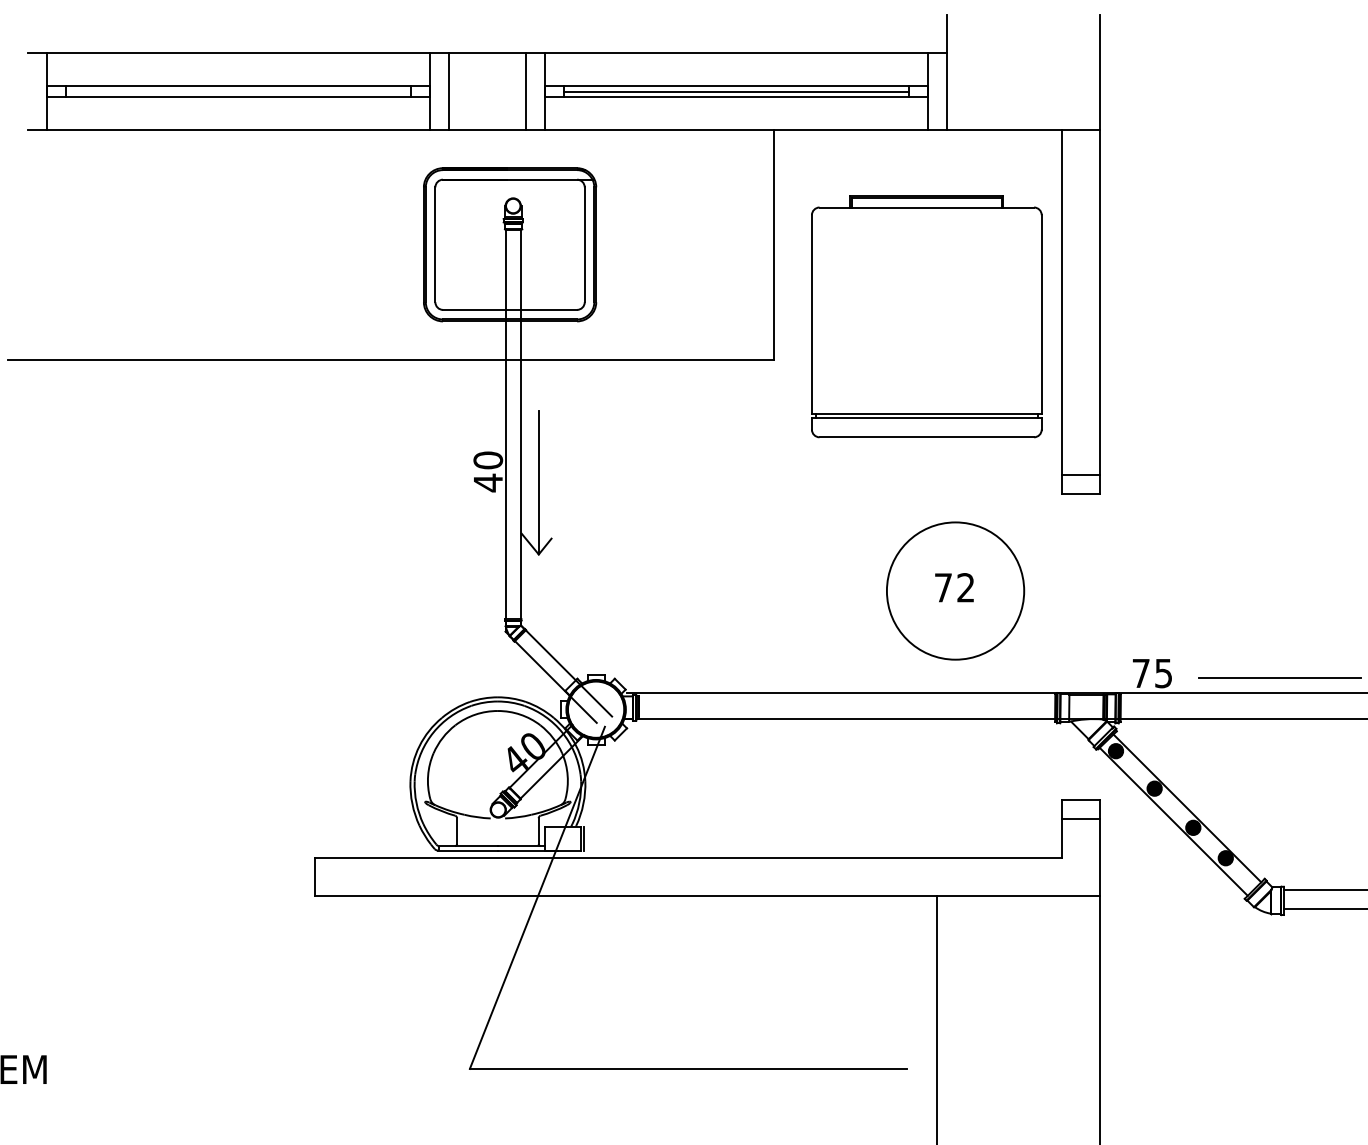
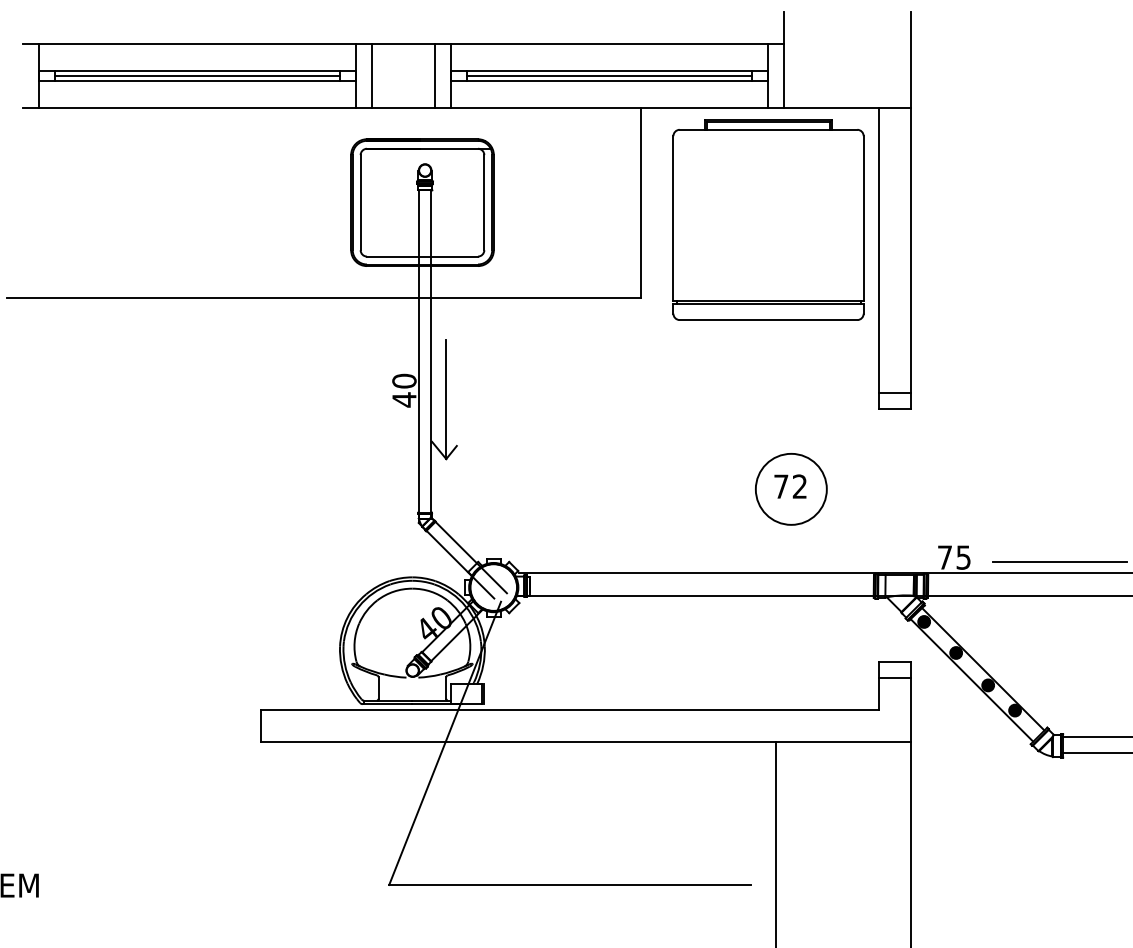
line: (238, 91) -> (197, 75), added
part: (926, 315) -> (768, 219), moved
circle: (954, 590) -> (790, 488), size x0.62

